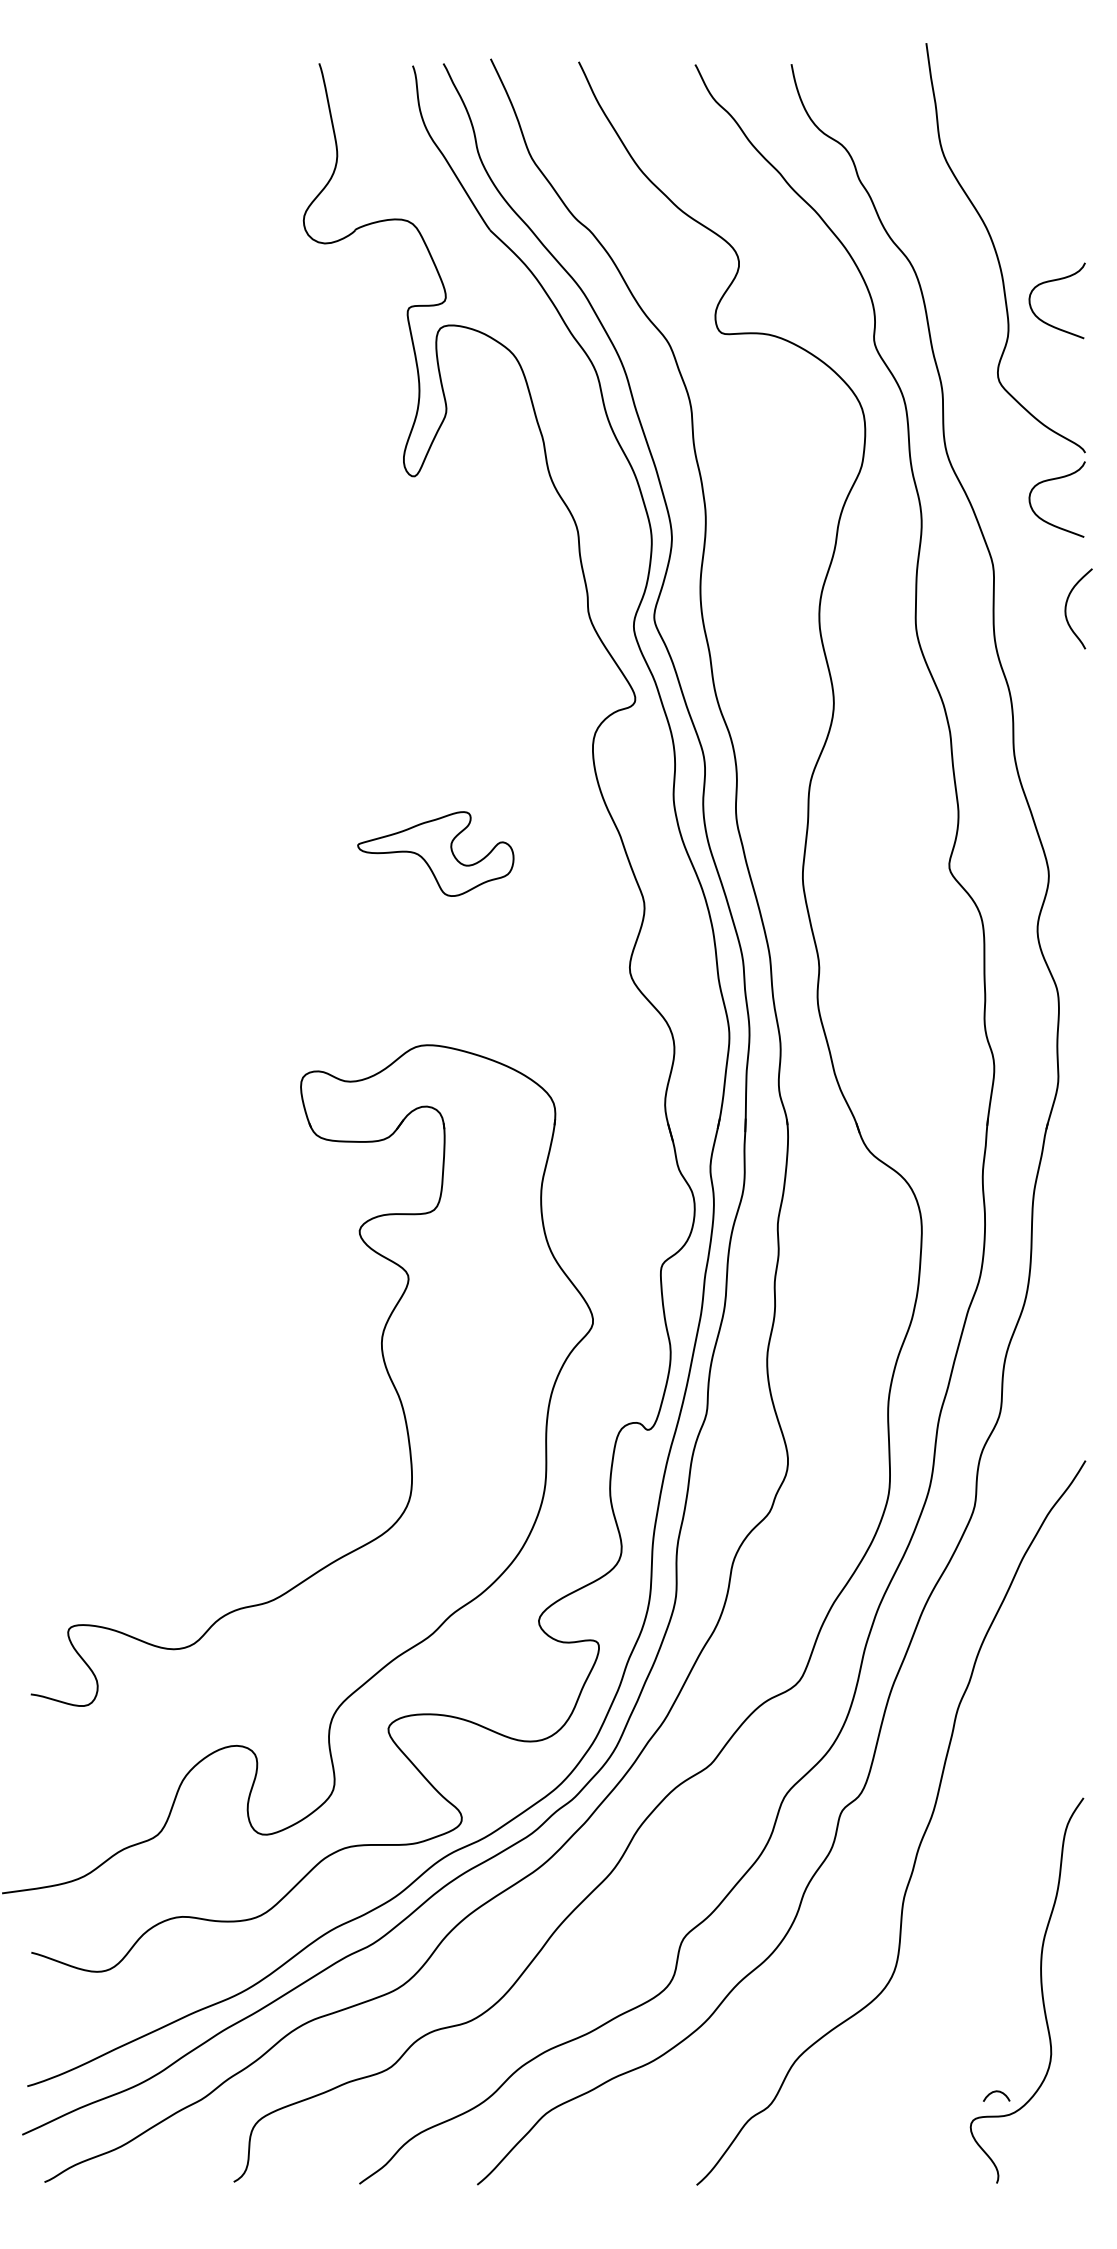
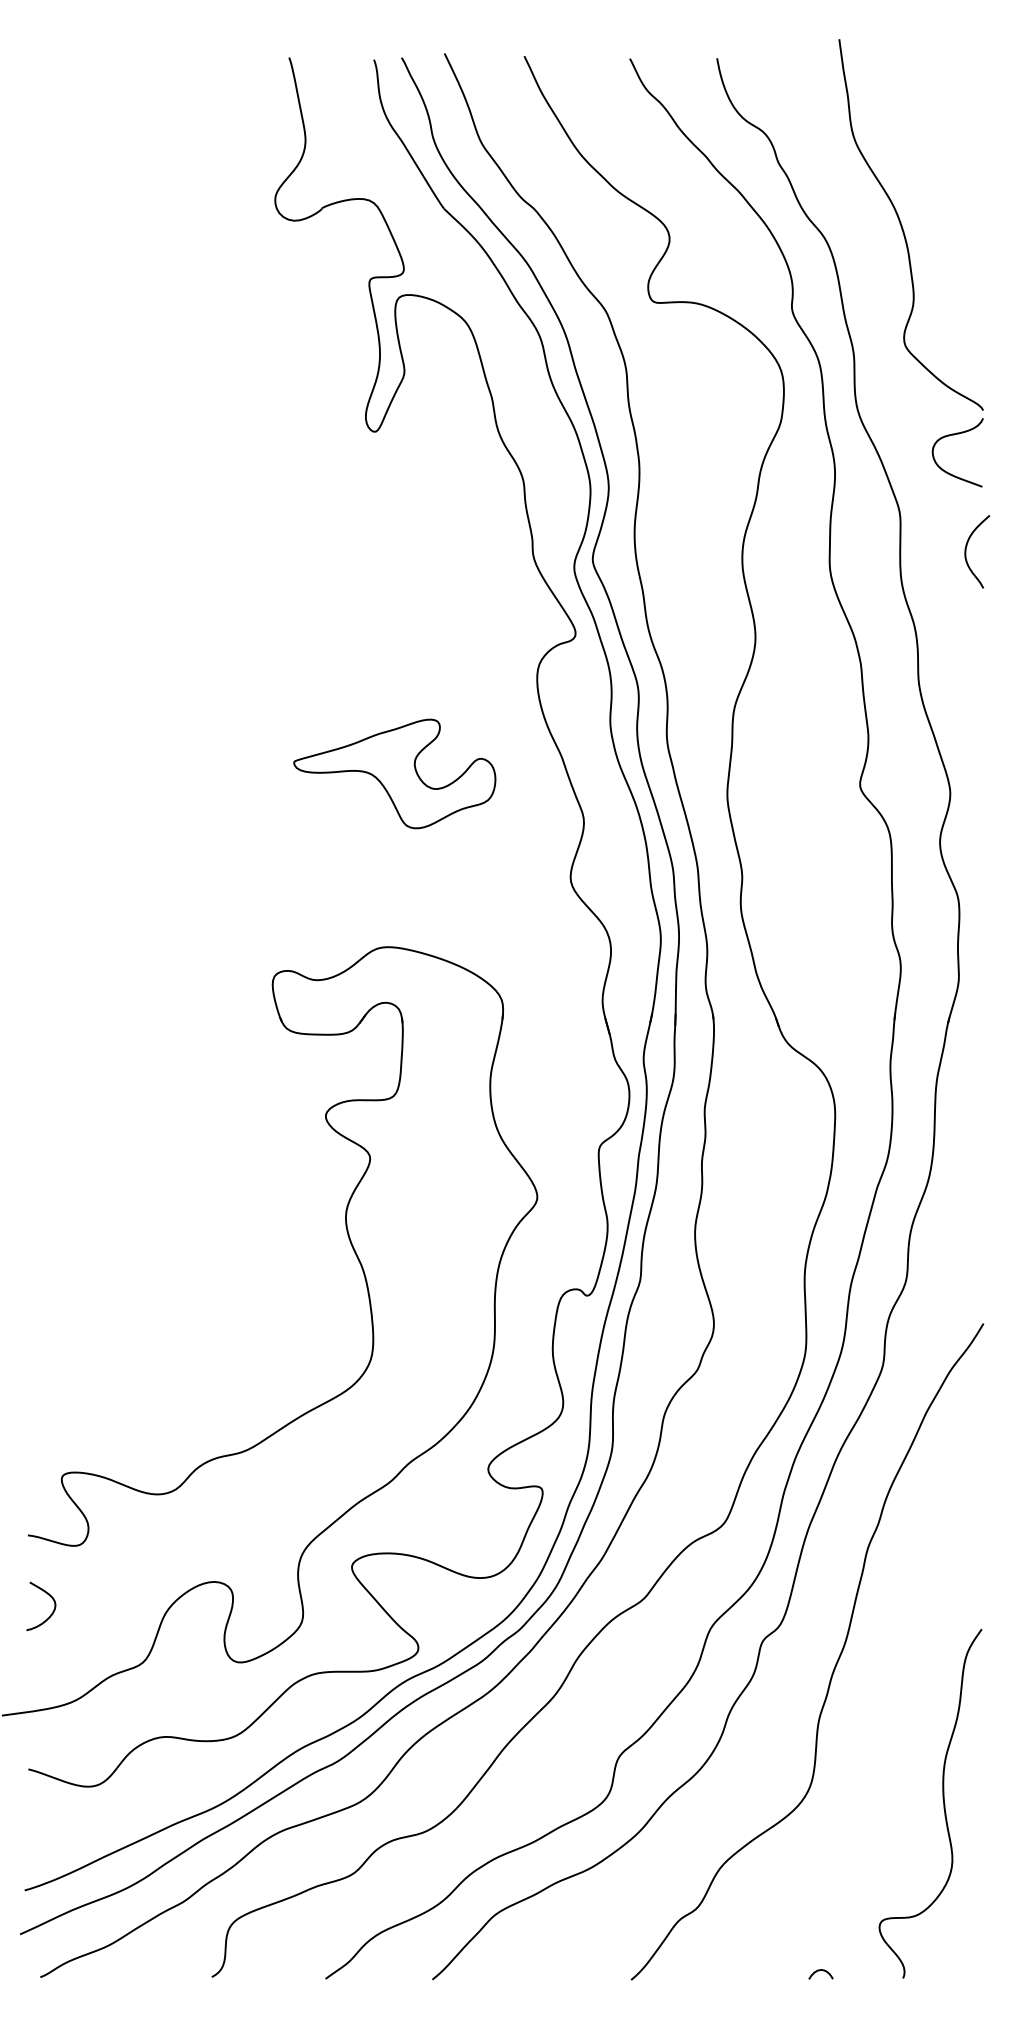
curve: (1053, 281) -> (954, 255), removed
part: (435, 853) -> (394, 773), size x1.43
curve: (54, 1761) -> (49, 1596), added
curve: (995, 2092) -> (819, 1971), moved

